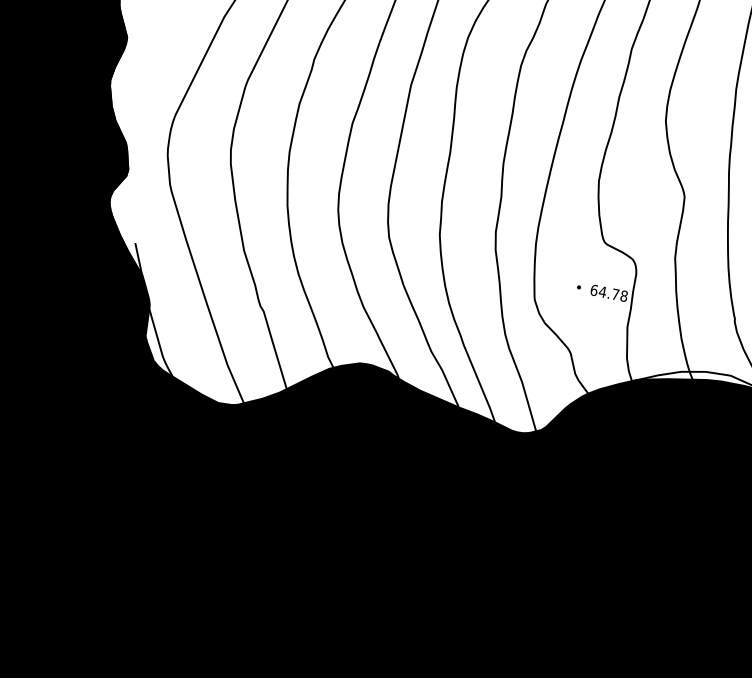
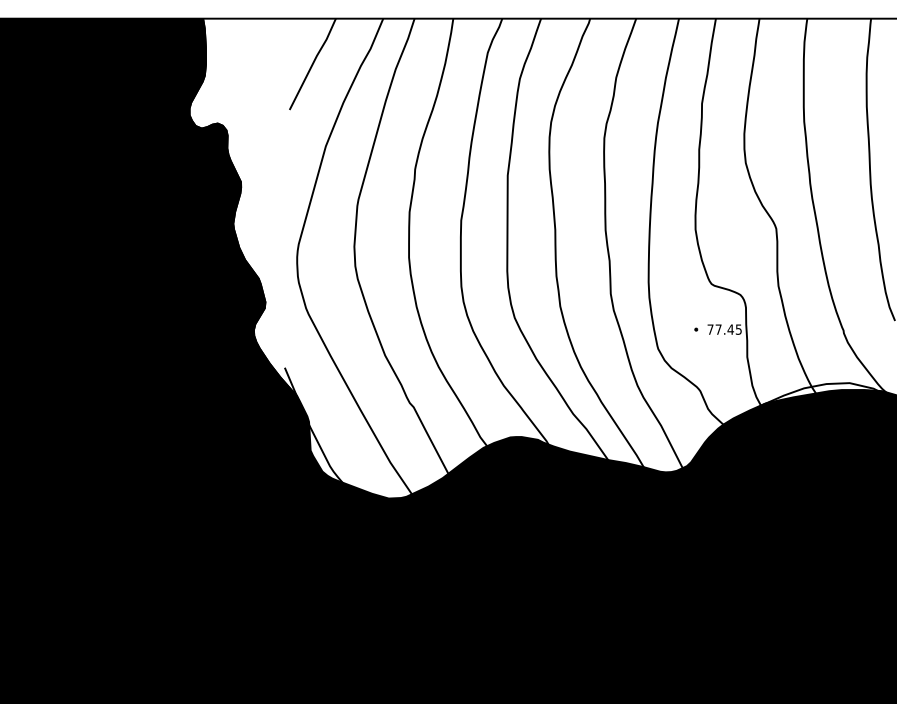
text: (609, 293) -> (724, 329), 64.78 -> 77.45

